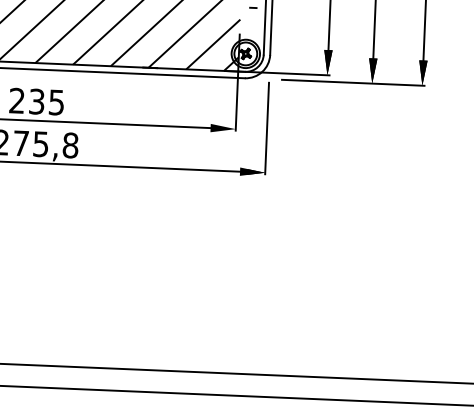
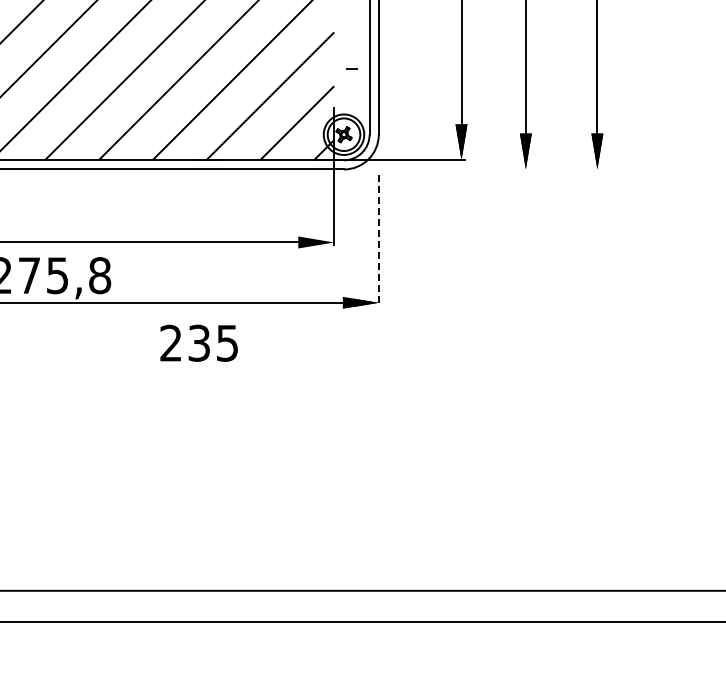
line: (353, 82) -> (498, 169), removed
text: (36, 101) -> (198, 342), moved
line: (266, 129) -> (378, 240), solid -> dashed

